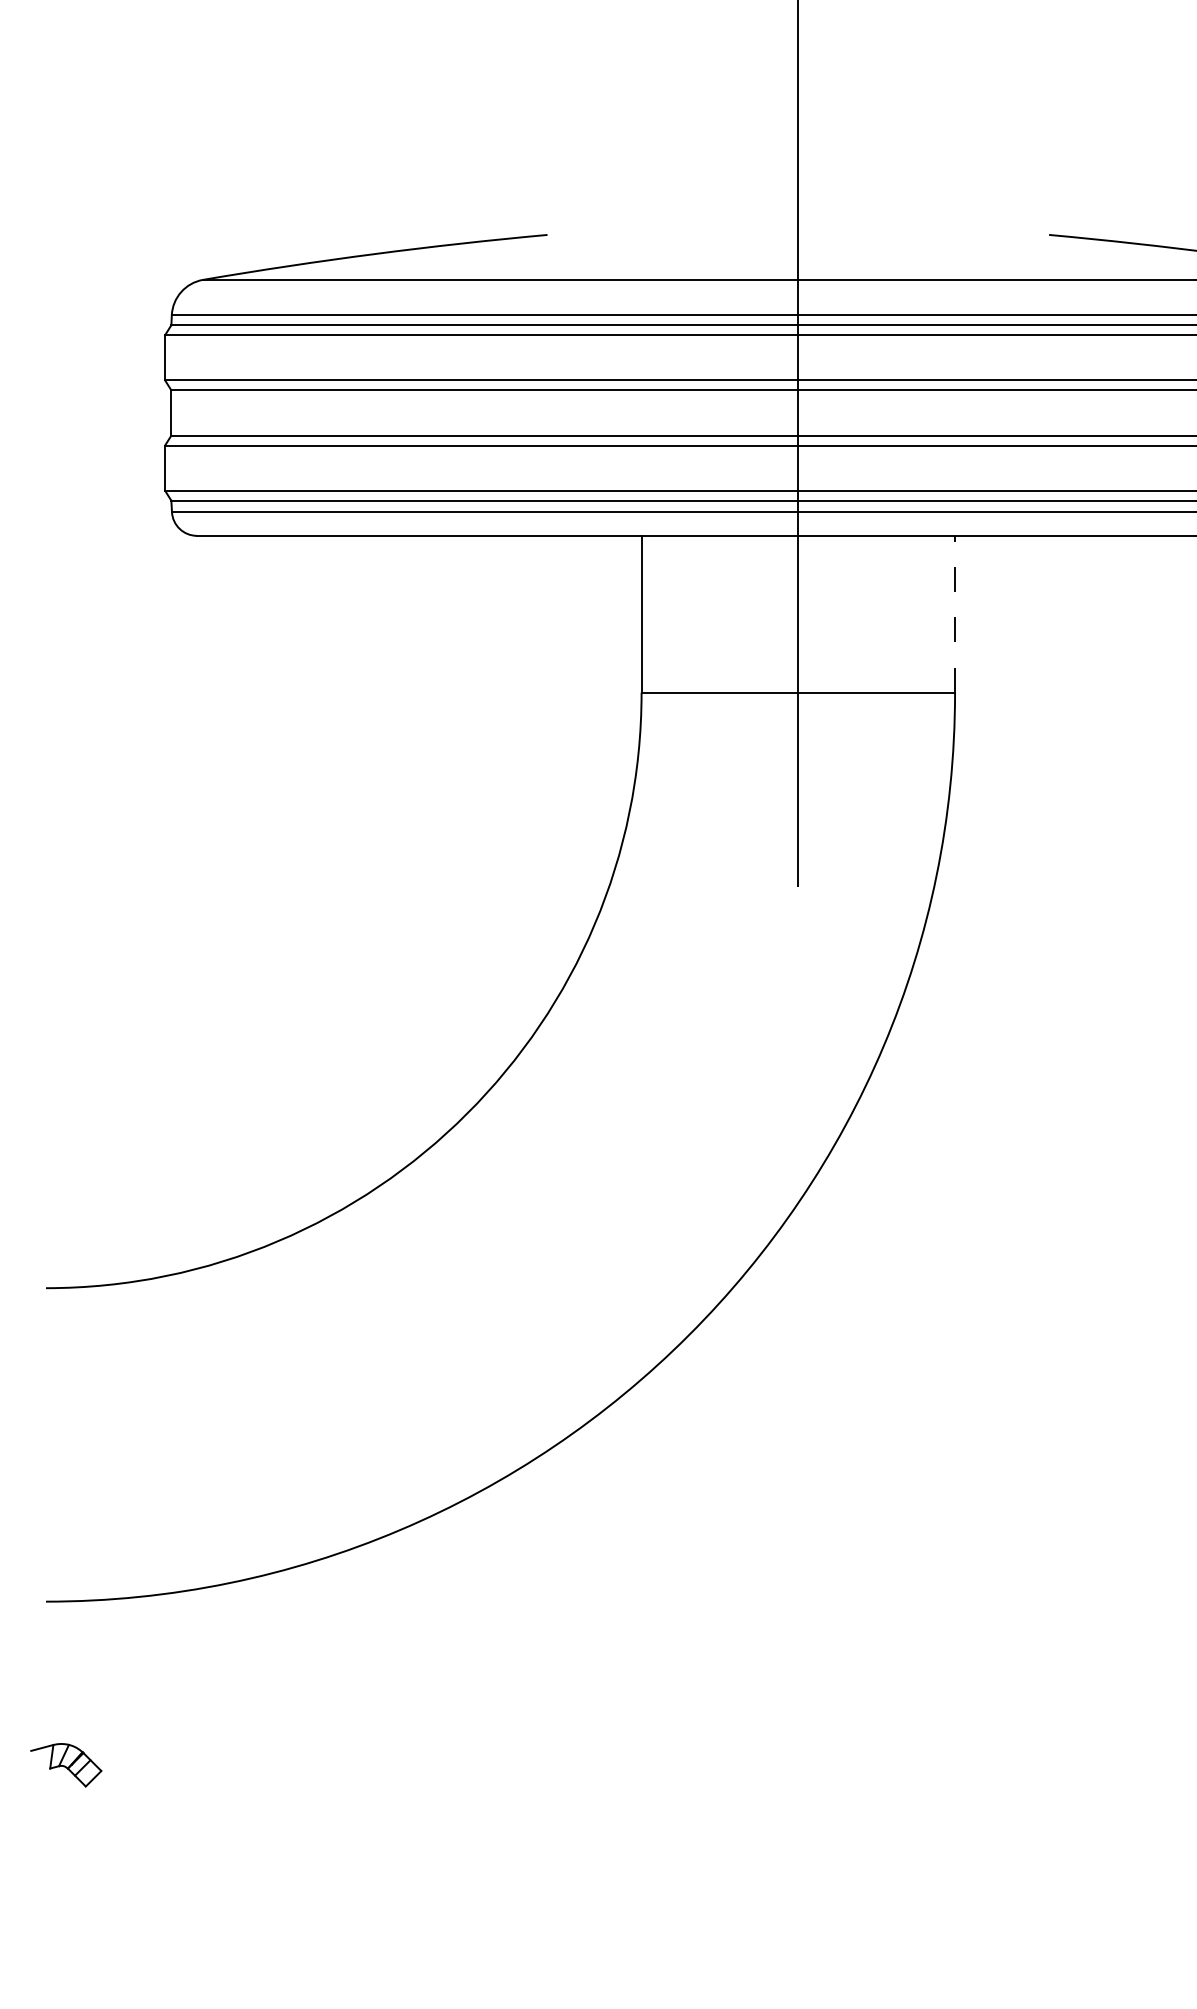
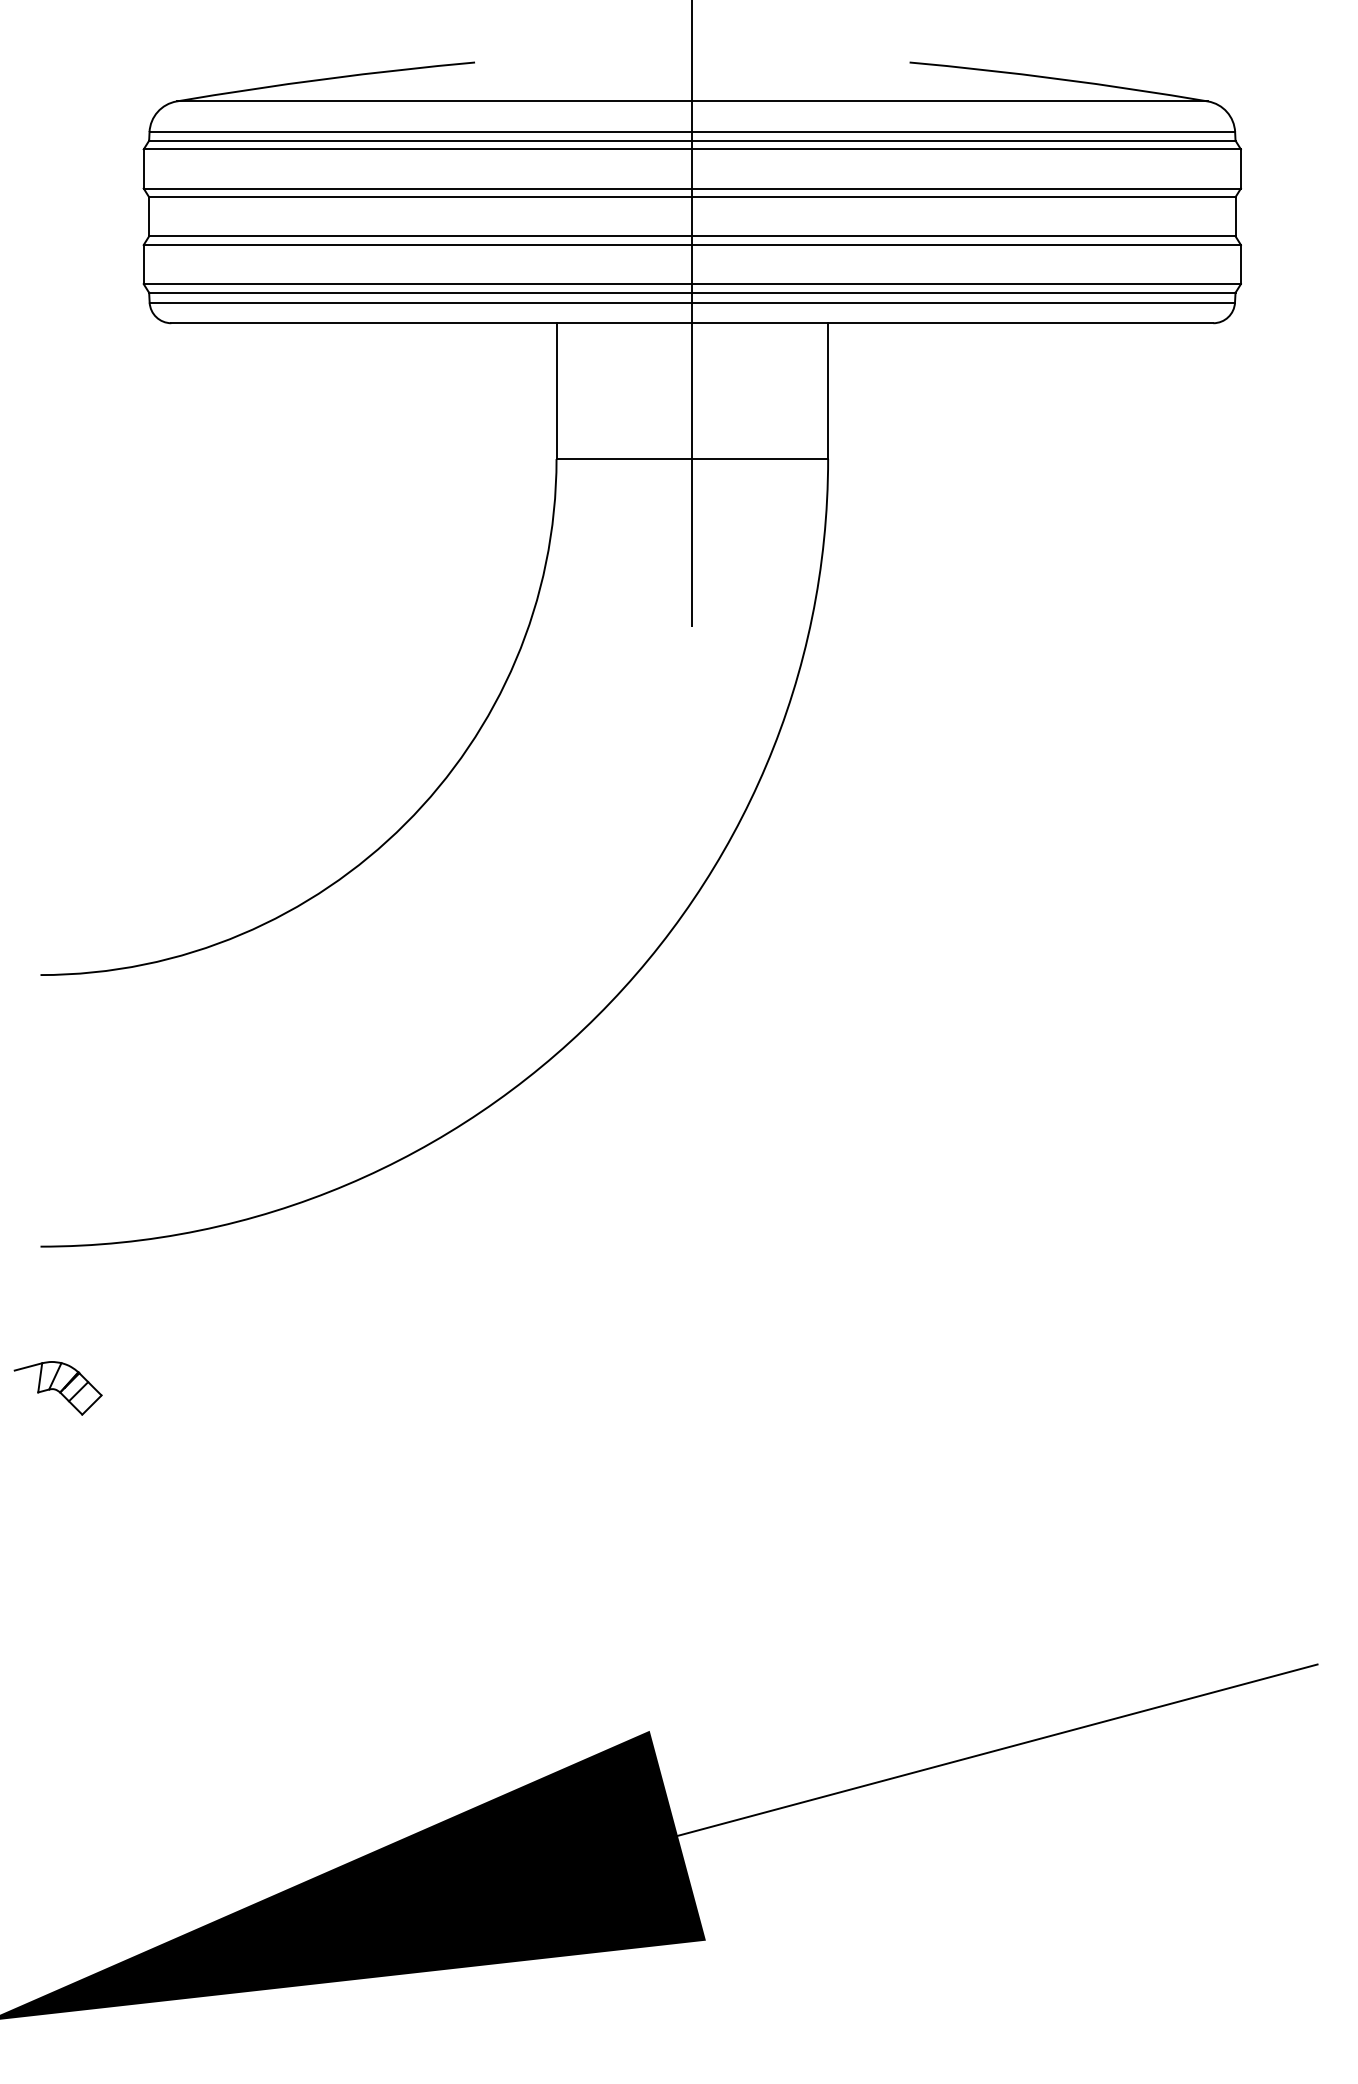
line: (955, 614) -> (828, 391), dashed -> solid
part: (65, 1765) -> (57, 1388), size x1.43

